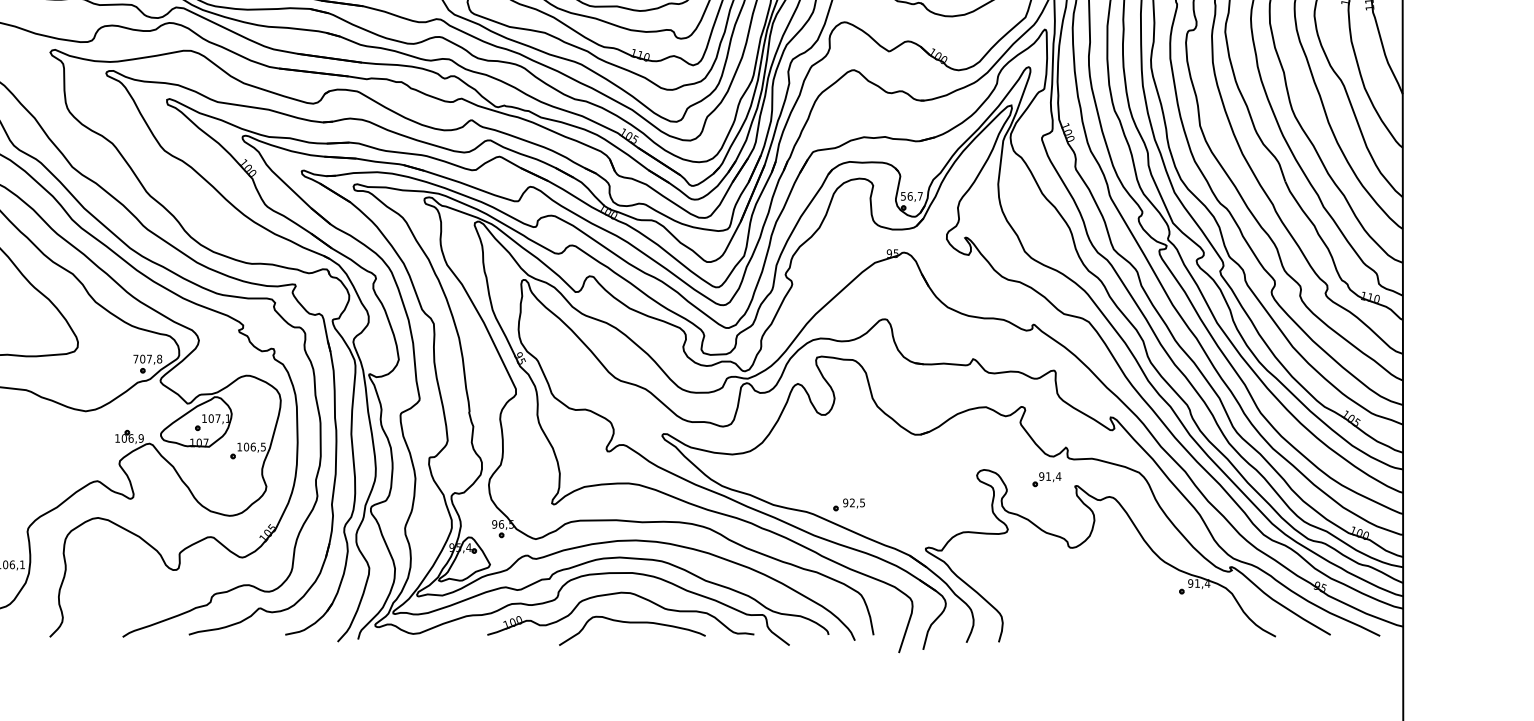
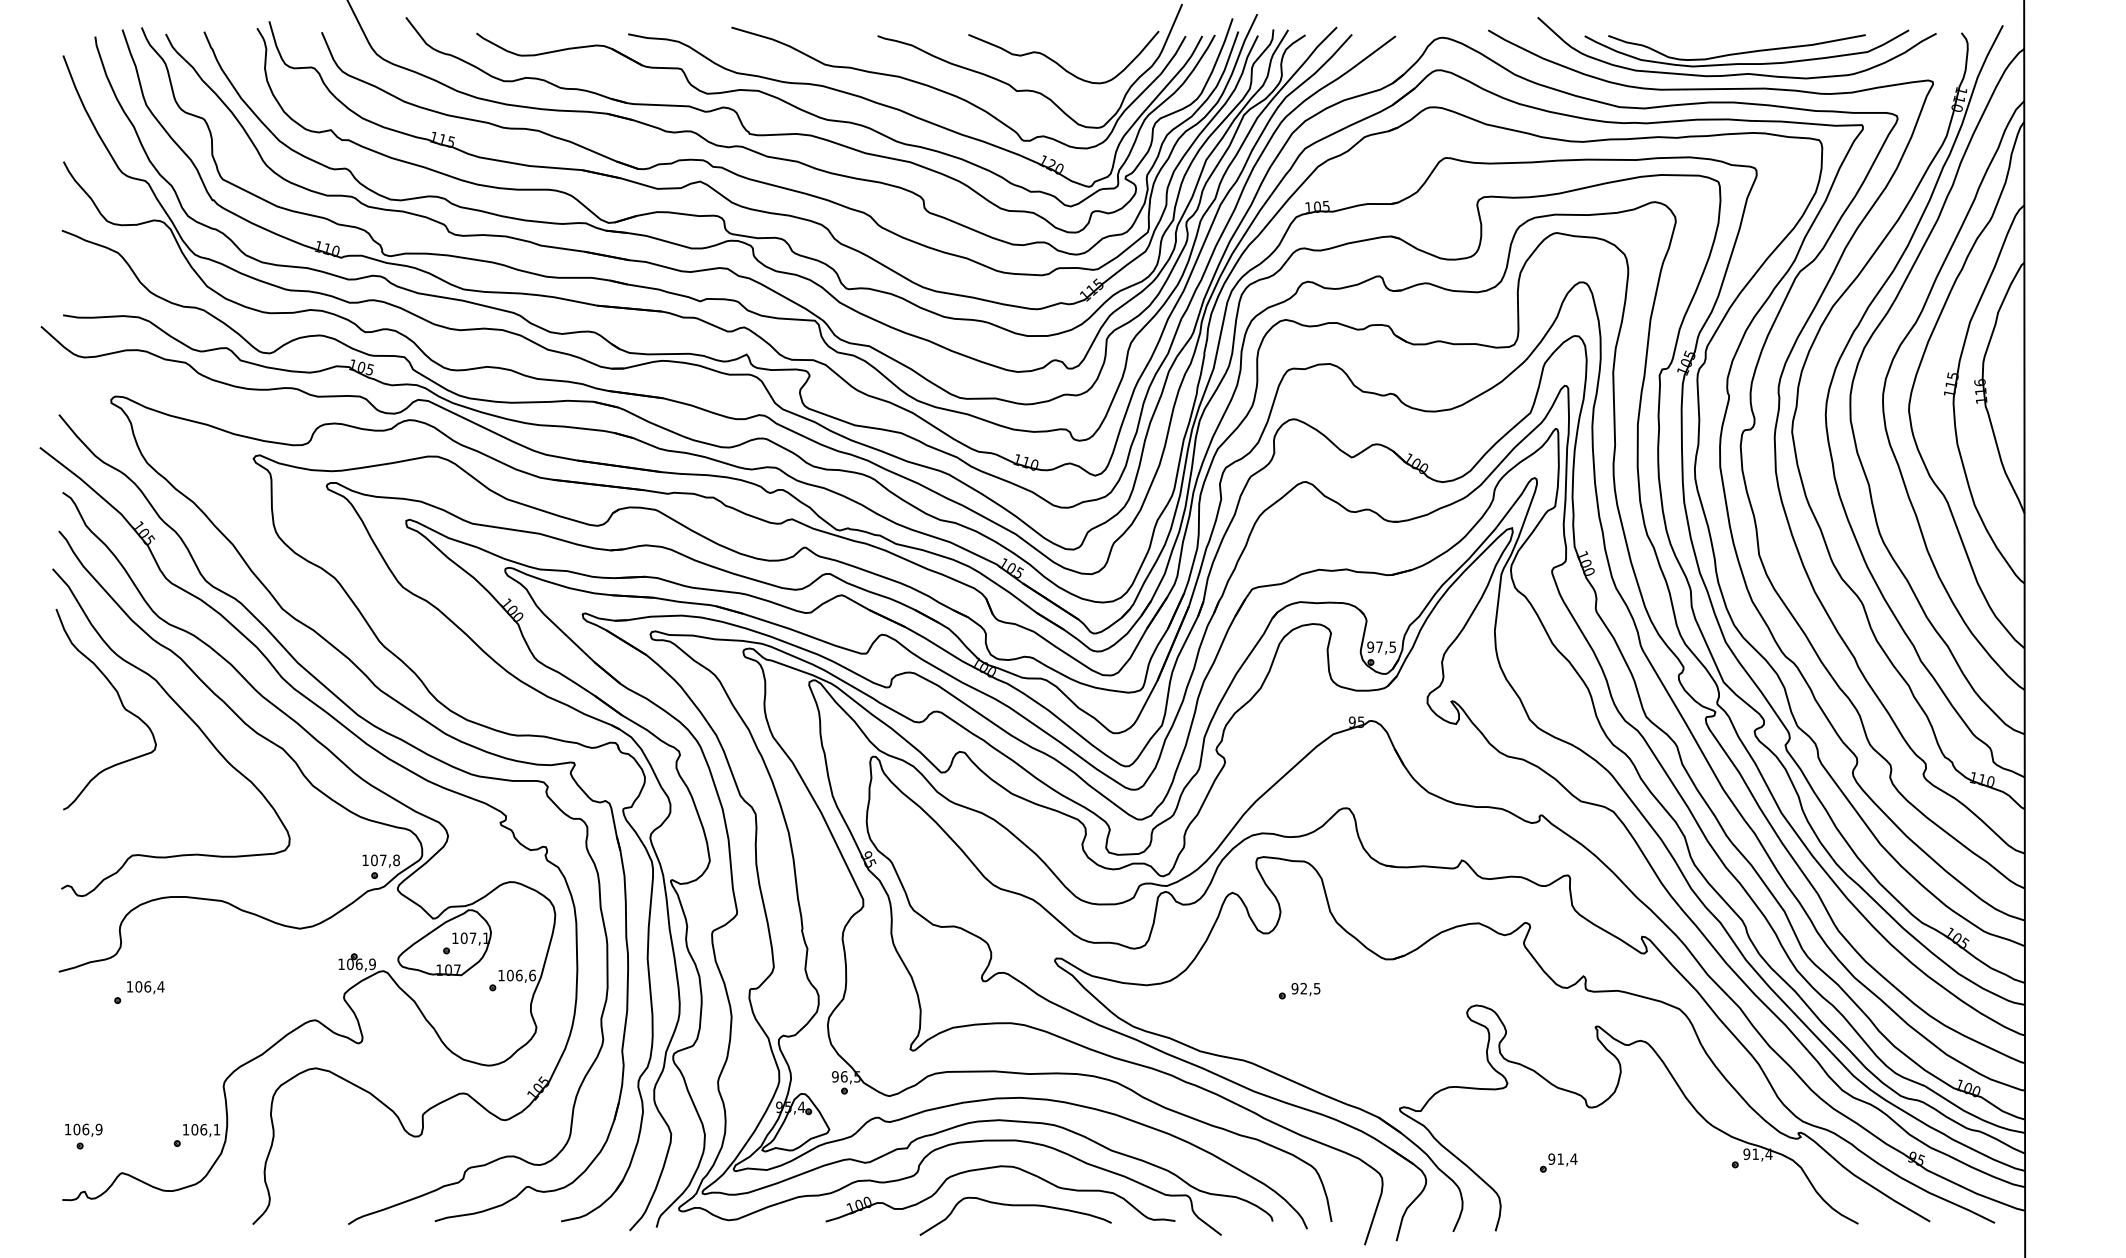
text: (911, 195) -> (1381, 646), 56,7 -> 97,5
text: (135, 358) -> (365, 859), 707,8 -> 107,8
text: (263, 447) -> (532, 975), 106,5 -> 106,6
part: (1046, 479) -> (1558, 1162), moved
part: (849, 505) -> (1299, 991), moved

